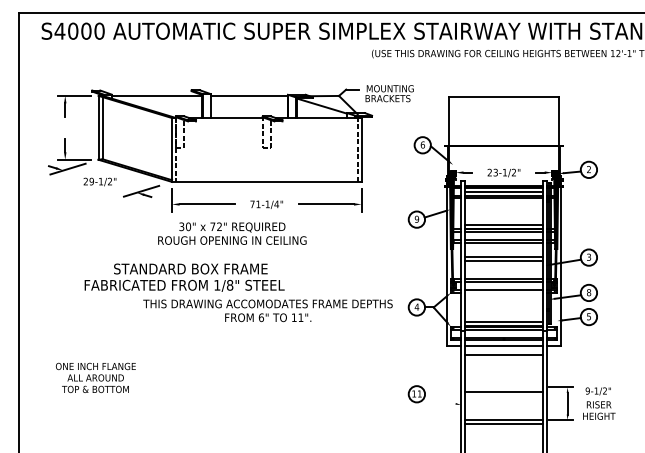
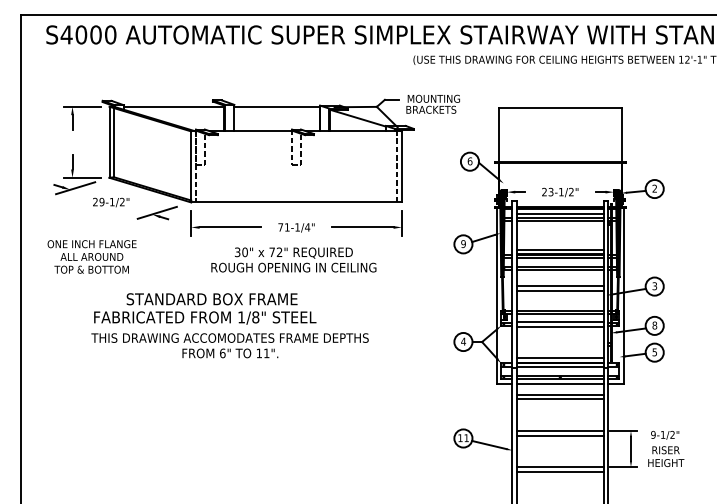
text: (232, 233) -> (294, 259), moved
line: (504, 293) -> (560, 326), added
text: (267, 310) -> (229, 345), moved
line: (504, 359) -> (560, 399), added
text: (95, 377) -> (91, 256), moved
line: (504, 387) -> (560, 430), added
line: (439, 399) -> (488, 444), added

